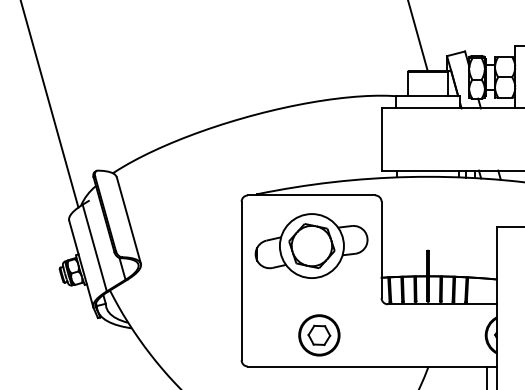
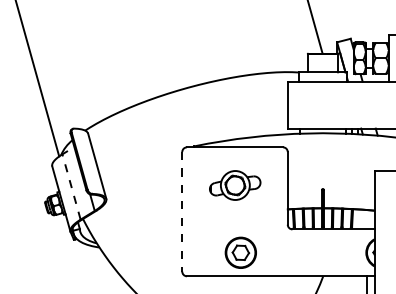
part: (312, 246) -> (235, 185), size x0.6
line: (94, 247) -> (71, 186), solid -> dashed
line: (241, 280) -> (182, 211), solid -> dashed

